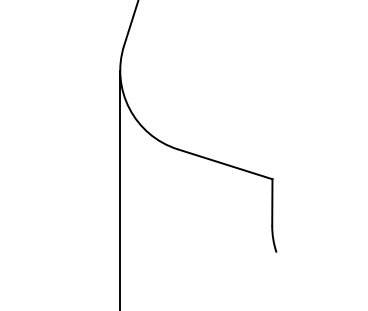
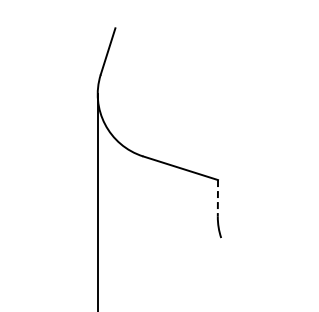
line: (271, 202) -> (217, 198), solid -> dashed

